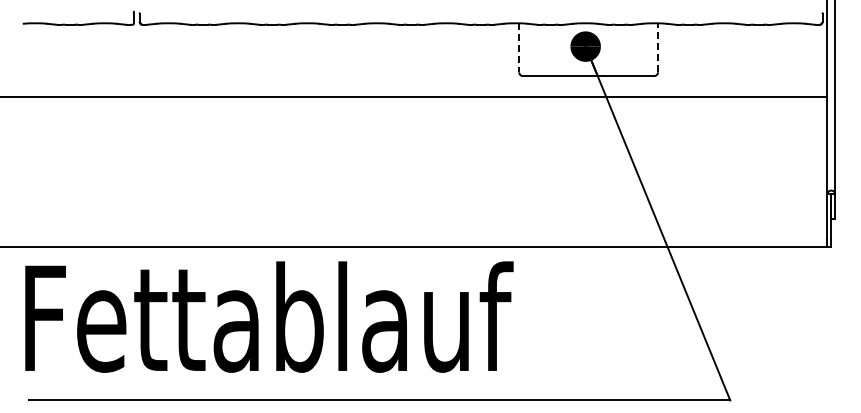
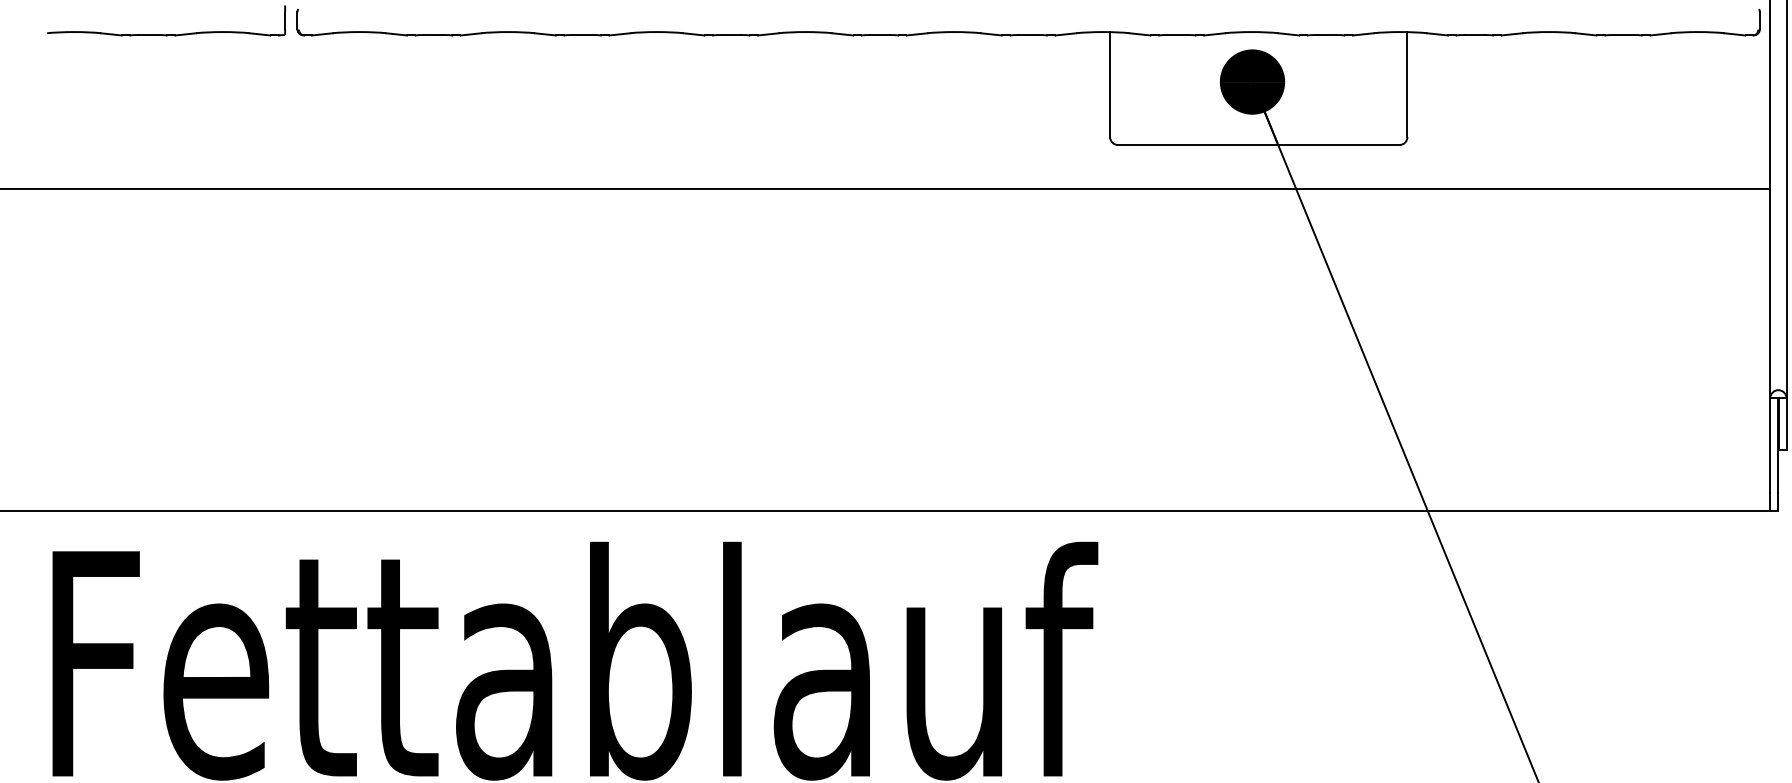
line: (658, 47) -> (1408, 83), dashed -> solid
line: (519, 48) -> (1110, 86), dashed -> solid

